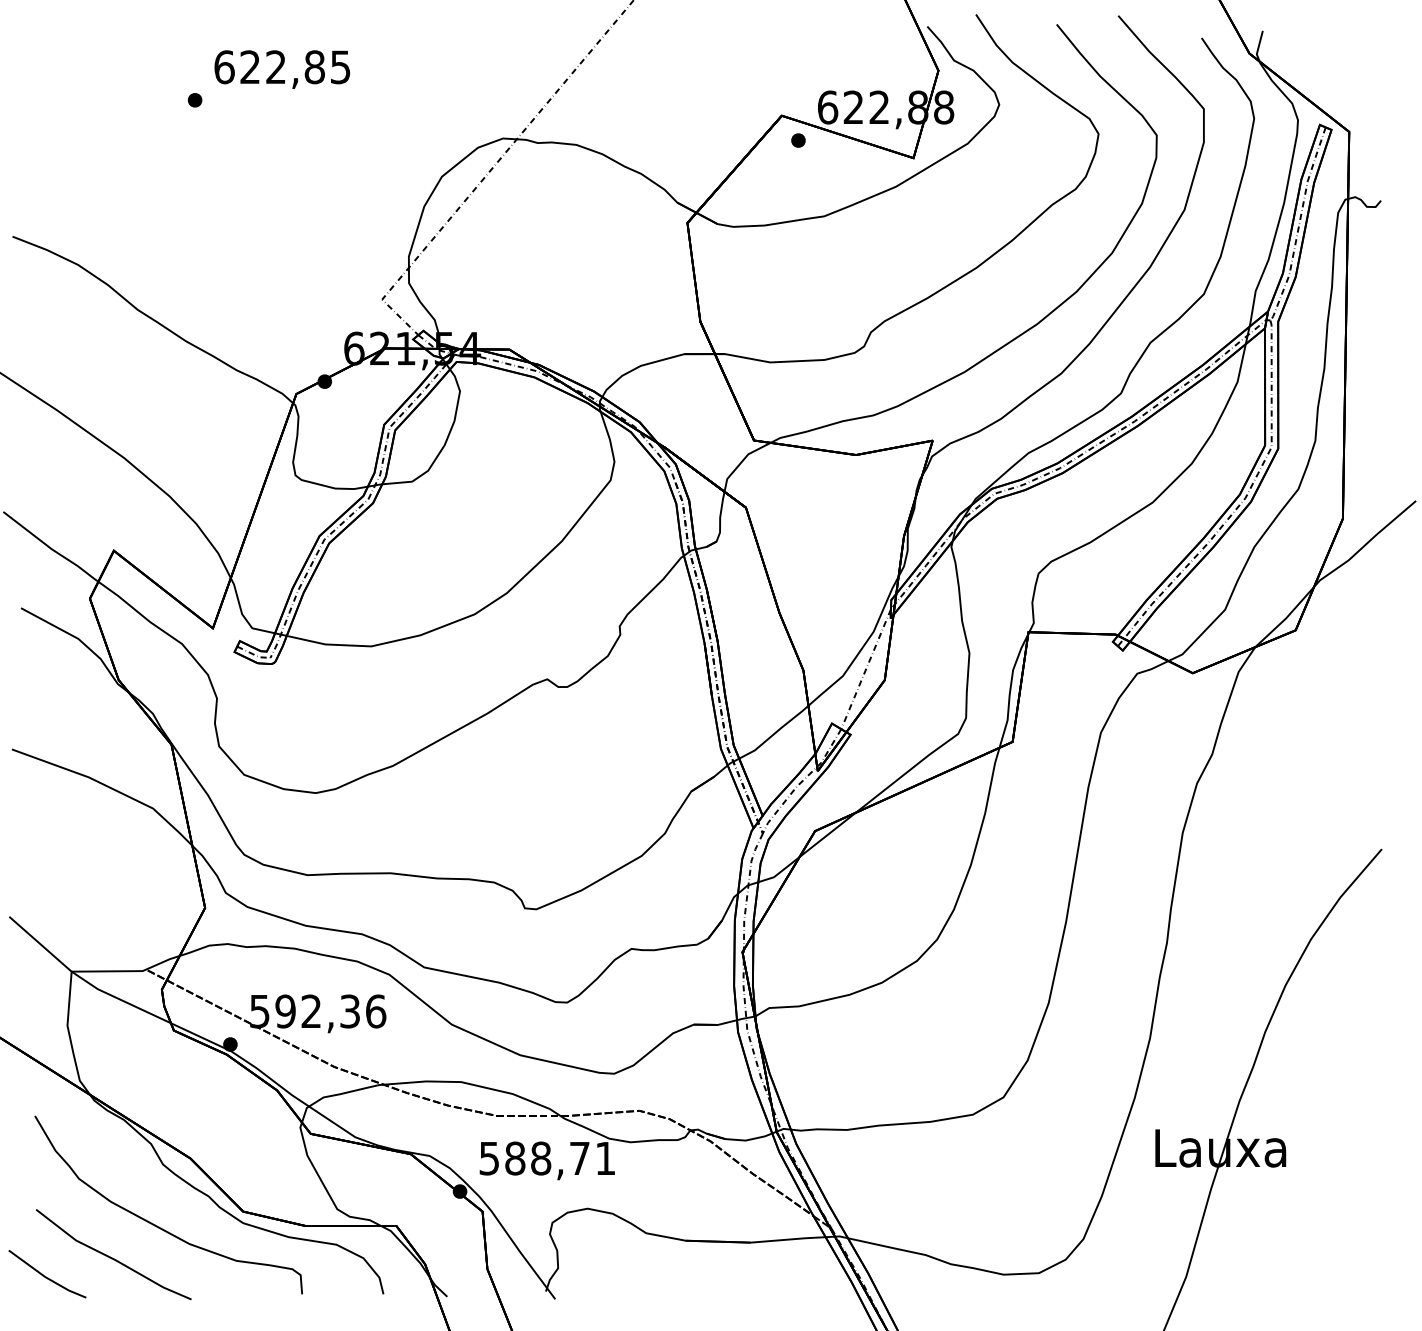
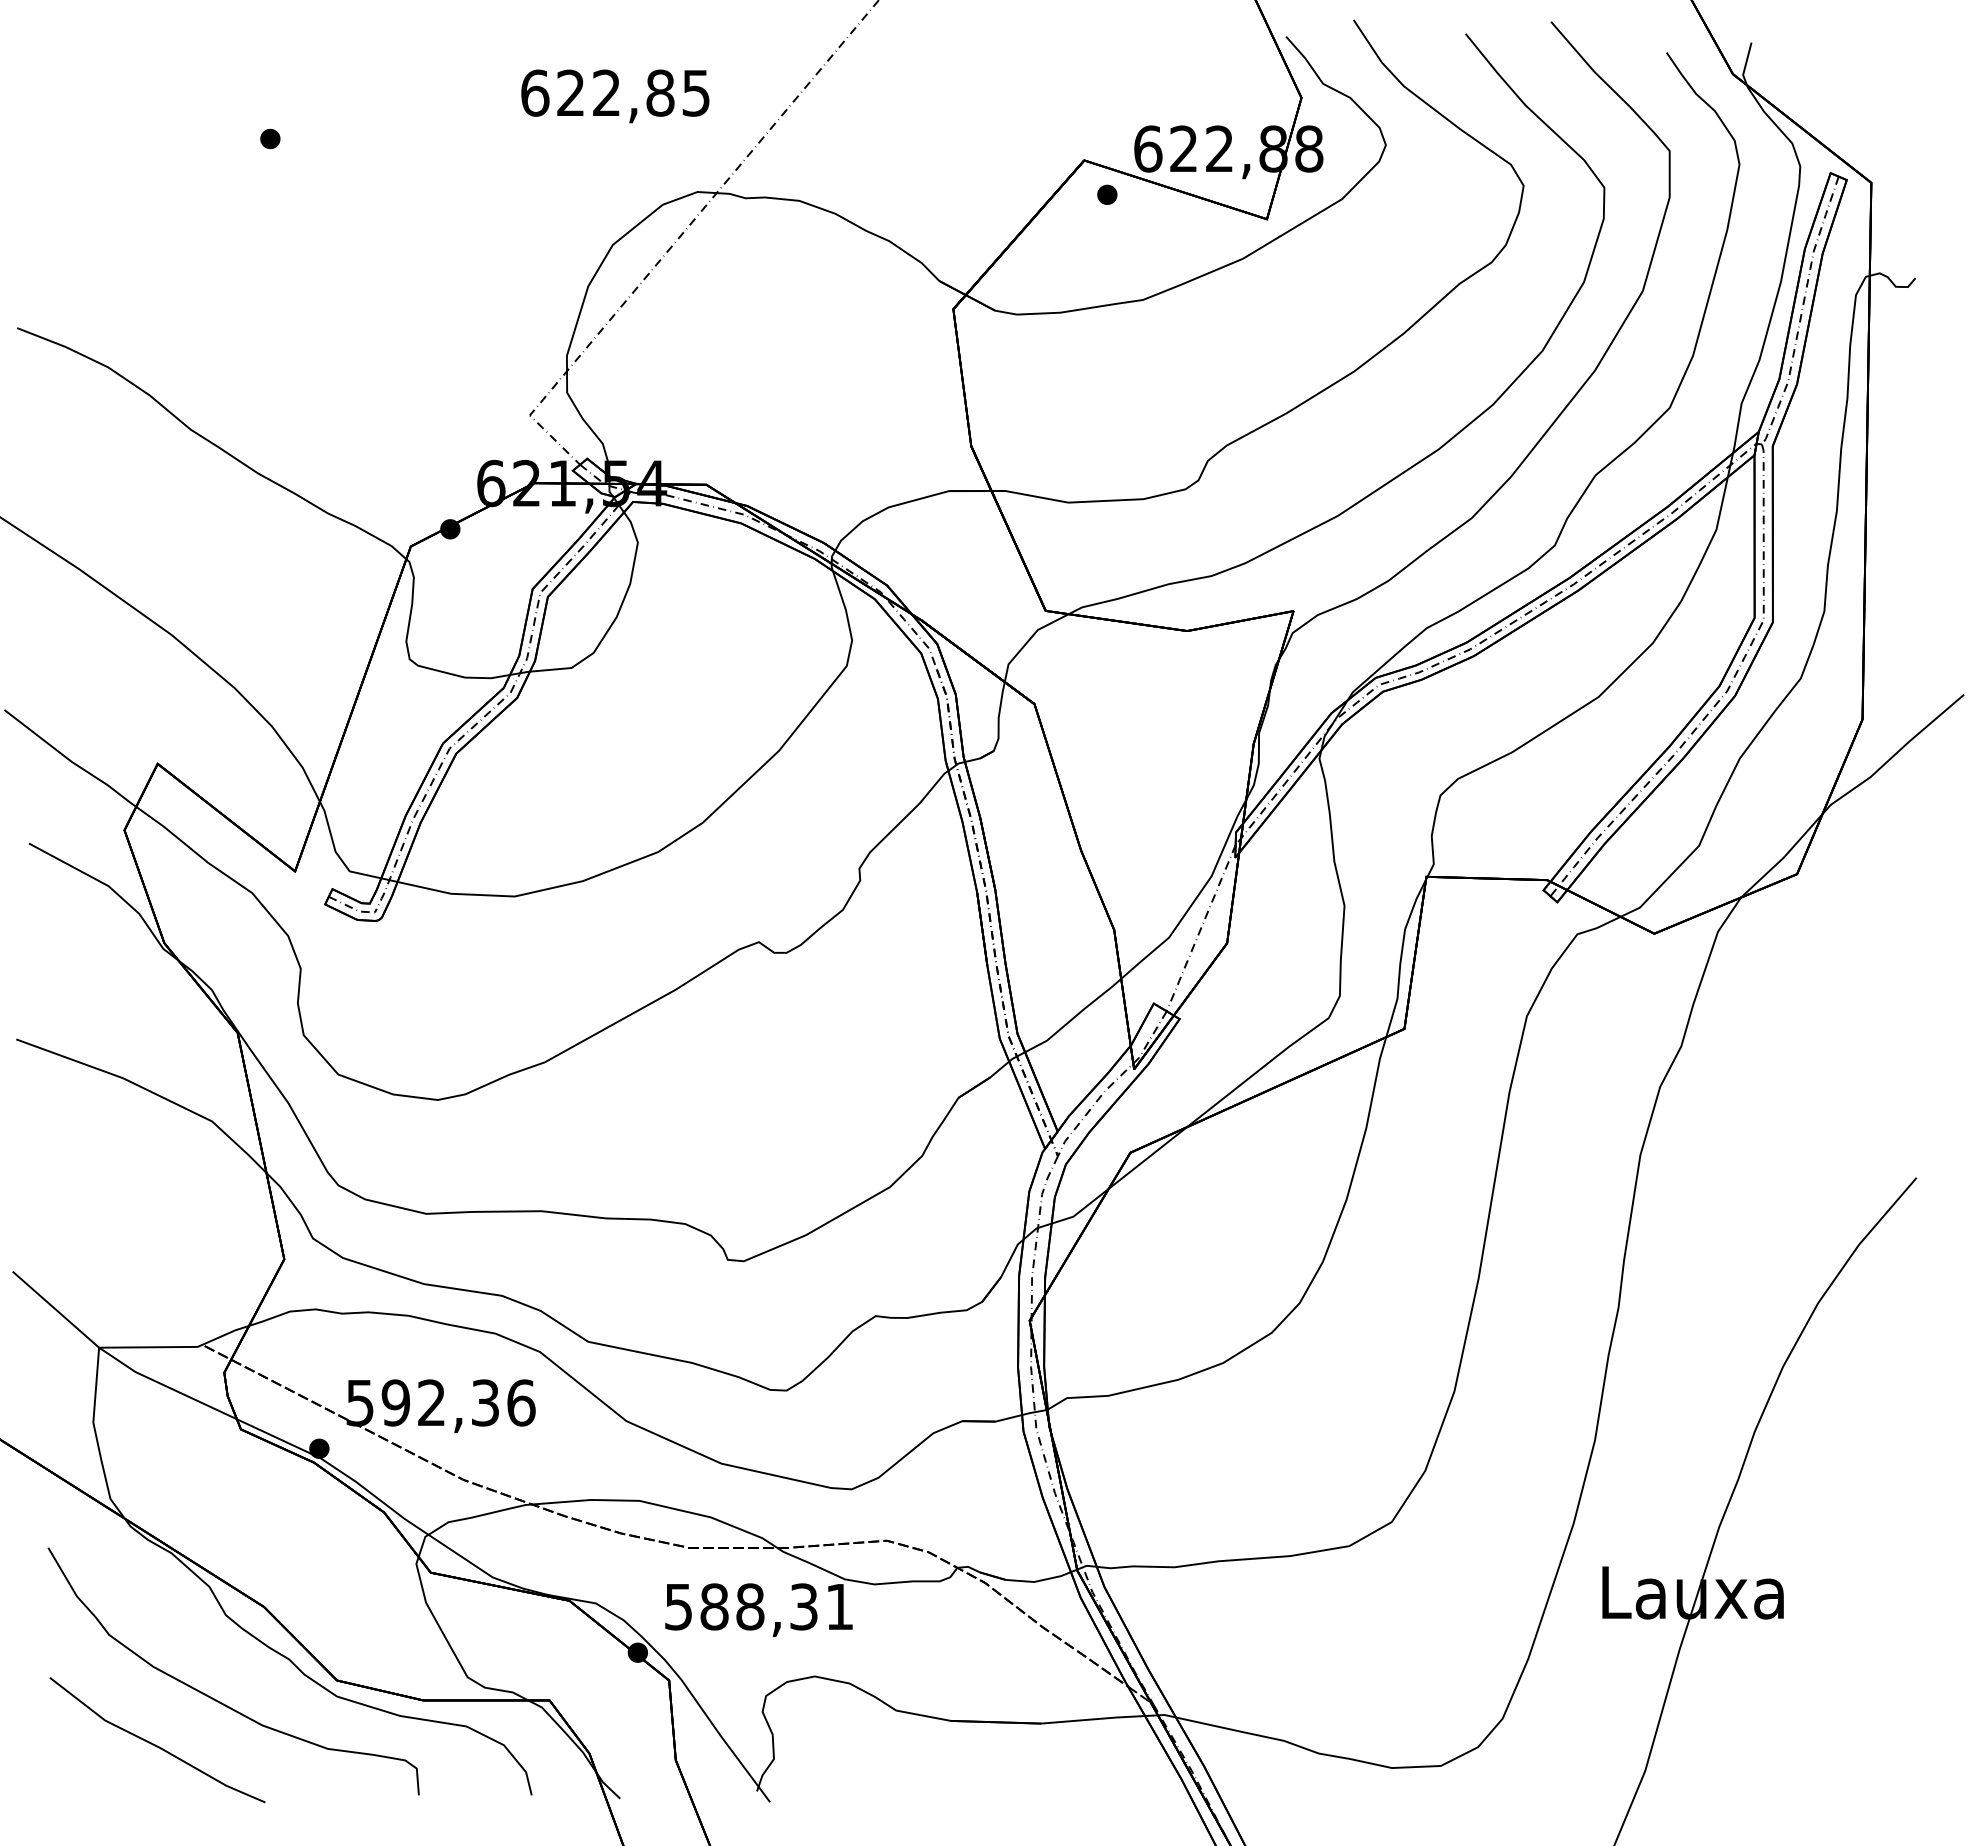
text: (282, 69) -> (615, 96), moved
text: (579, 1158) -> (803, 1606), 588,71 -> 588,31
line: (45, 1276) -> (63, 1770), removed

